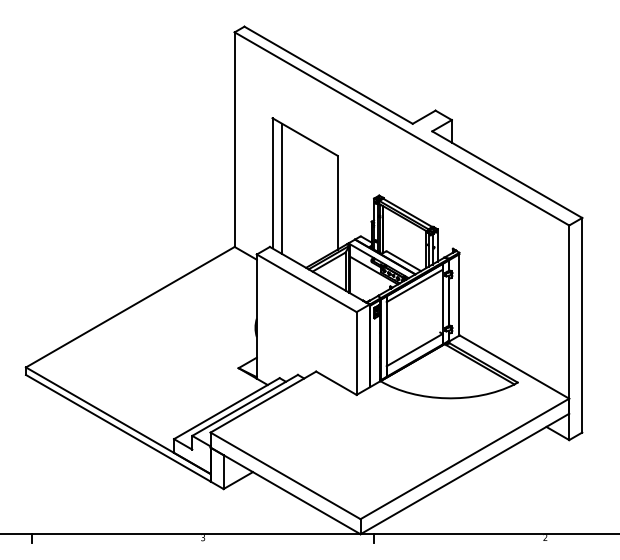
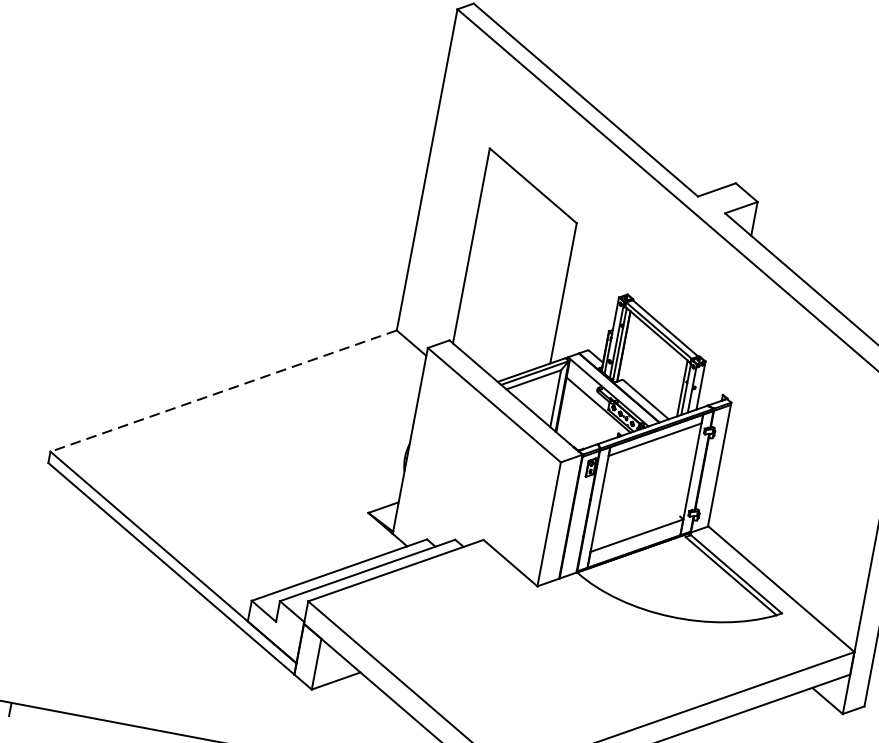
line: (282, 188) -> (484, 256), removed
line: (129, 307) -> (222, 391), solid -> dashed

